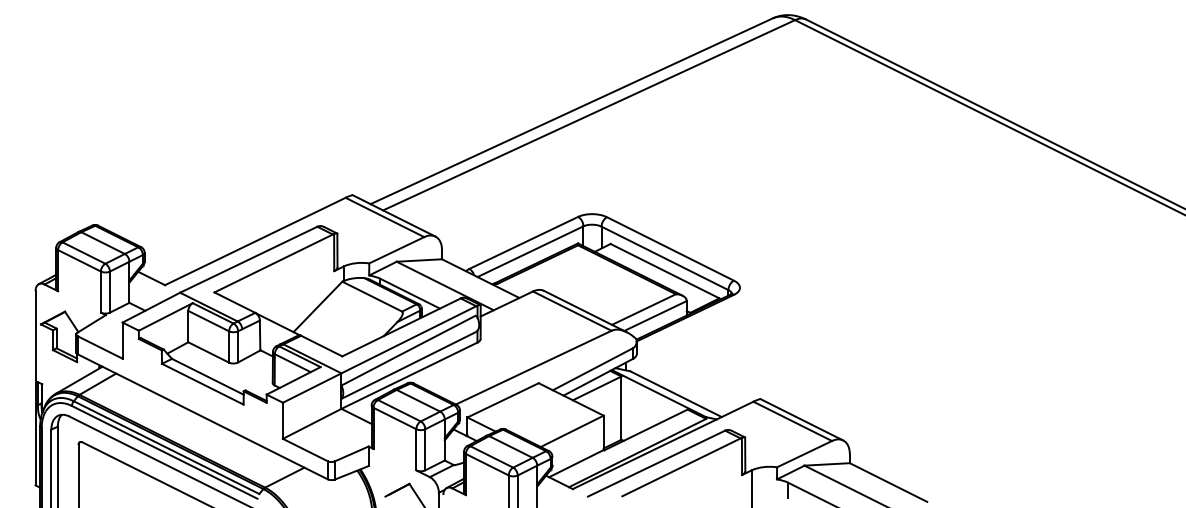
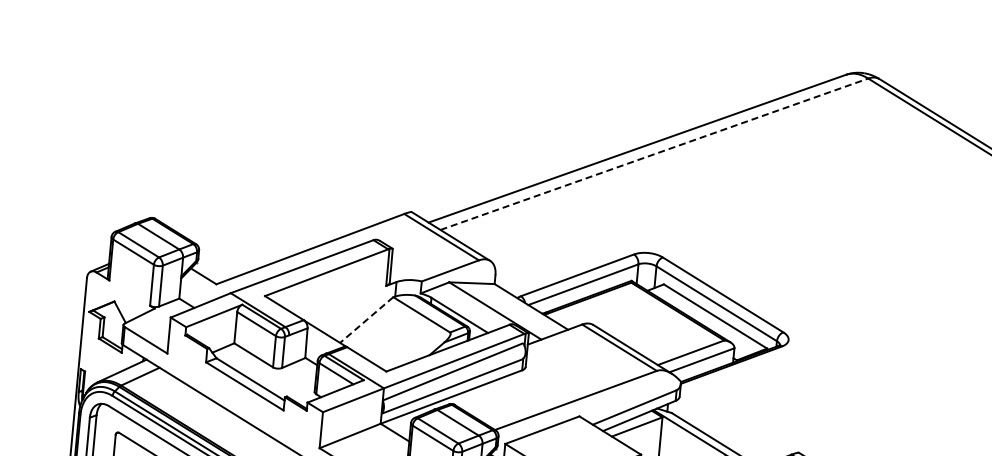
line: (589, 115) -> (654, 154), solid -> dashed
line: (317, 307) -> (366, 320), solid -> dashed

